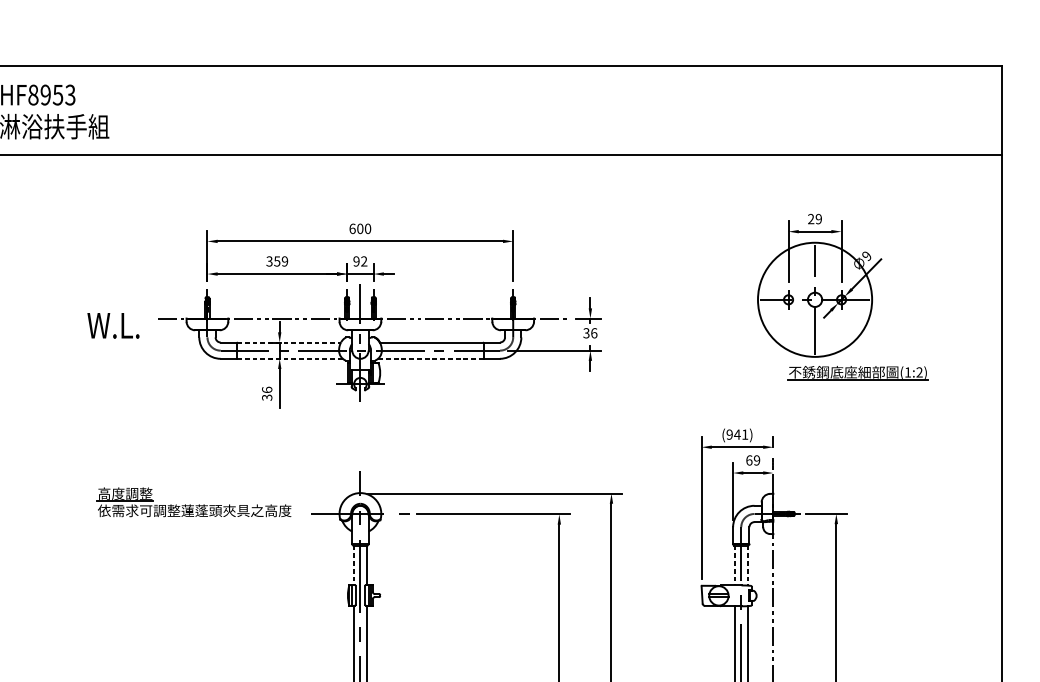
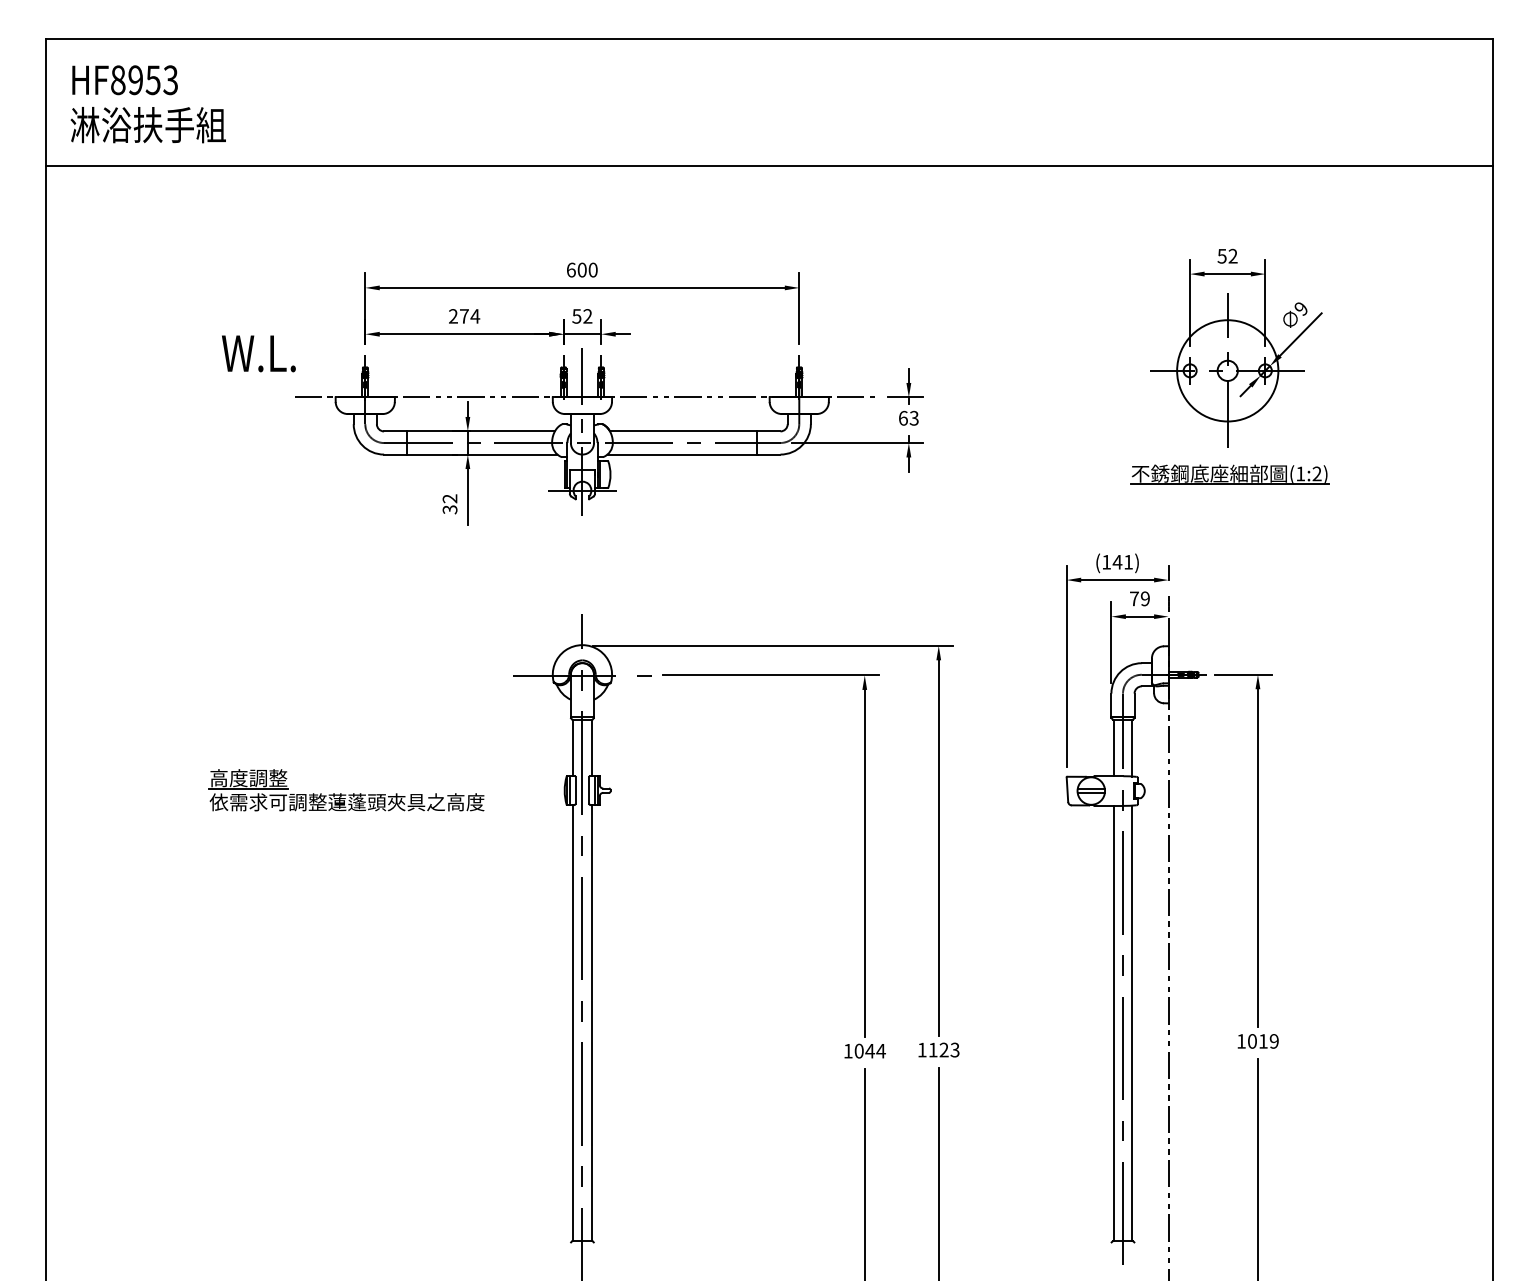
text: (814, 218) -> (1227, 255), 29 -> 52
text: (277, 261) -> (464, 316), 359 -> 274
text: (356, 261) -> (576, 316), 92 -> 52
circle: (814, 299) -> (1227, 370), size x0.62
text: (113, 325) -> (258, 353), moved
text: (590, 332) -> (908, 417), 36 -> 63
line: (289, 342) -> (481, 431), dashed -> solid
line: (290, 358) -> (482, 454), dashed -> solid
line: (431, 358) -> (683, 454), dashed -> solid
part: (857, 372) -> (1229, 474), moved
text: (266, 389) -> (449, 498), 36 -> 32
text: (729, 434) -> (1106, 561), (941) -> (141)
text: (749, 460) -> (1134, 598), 69 -> 79
part: (194, 502) -> (346, 790), moved
line: (354, 565) -> (573, 748), dashed -> solid
line: (734, 565) -> (1113, 748), dashed -> solid
line: (747, 565) -> (1132, 748), dashed -> solid

